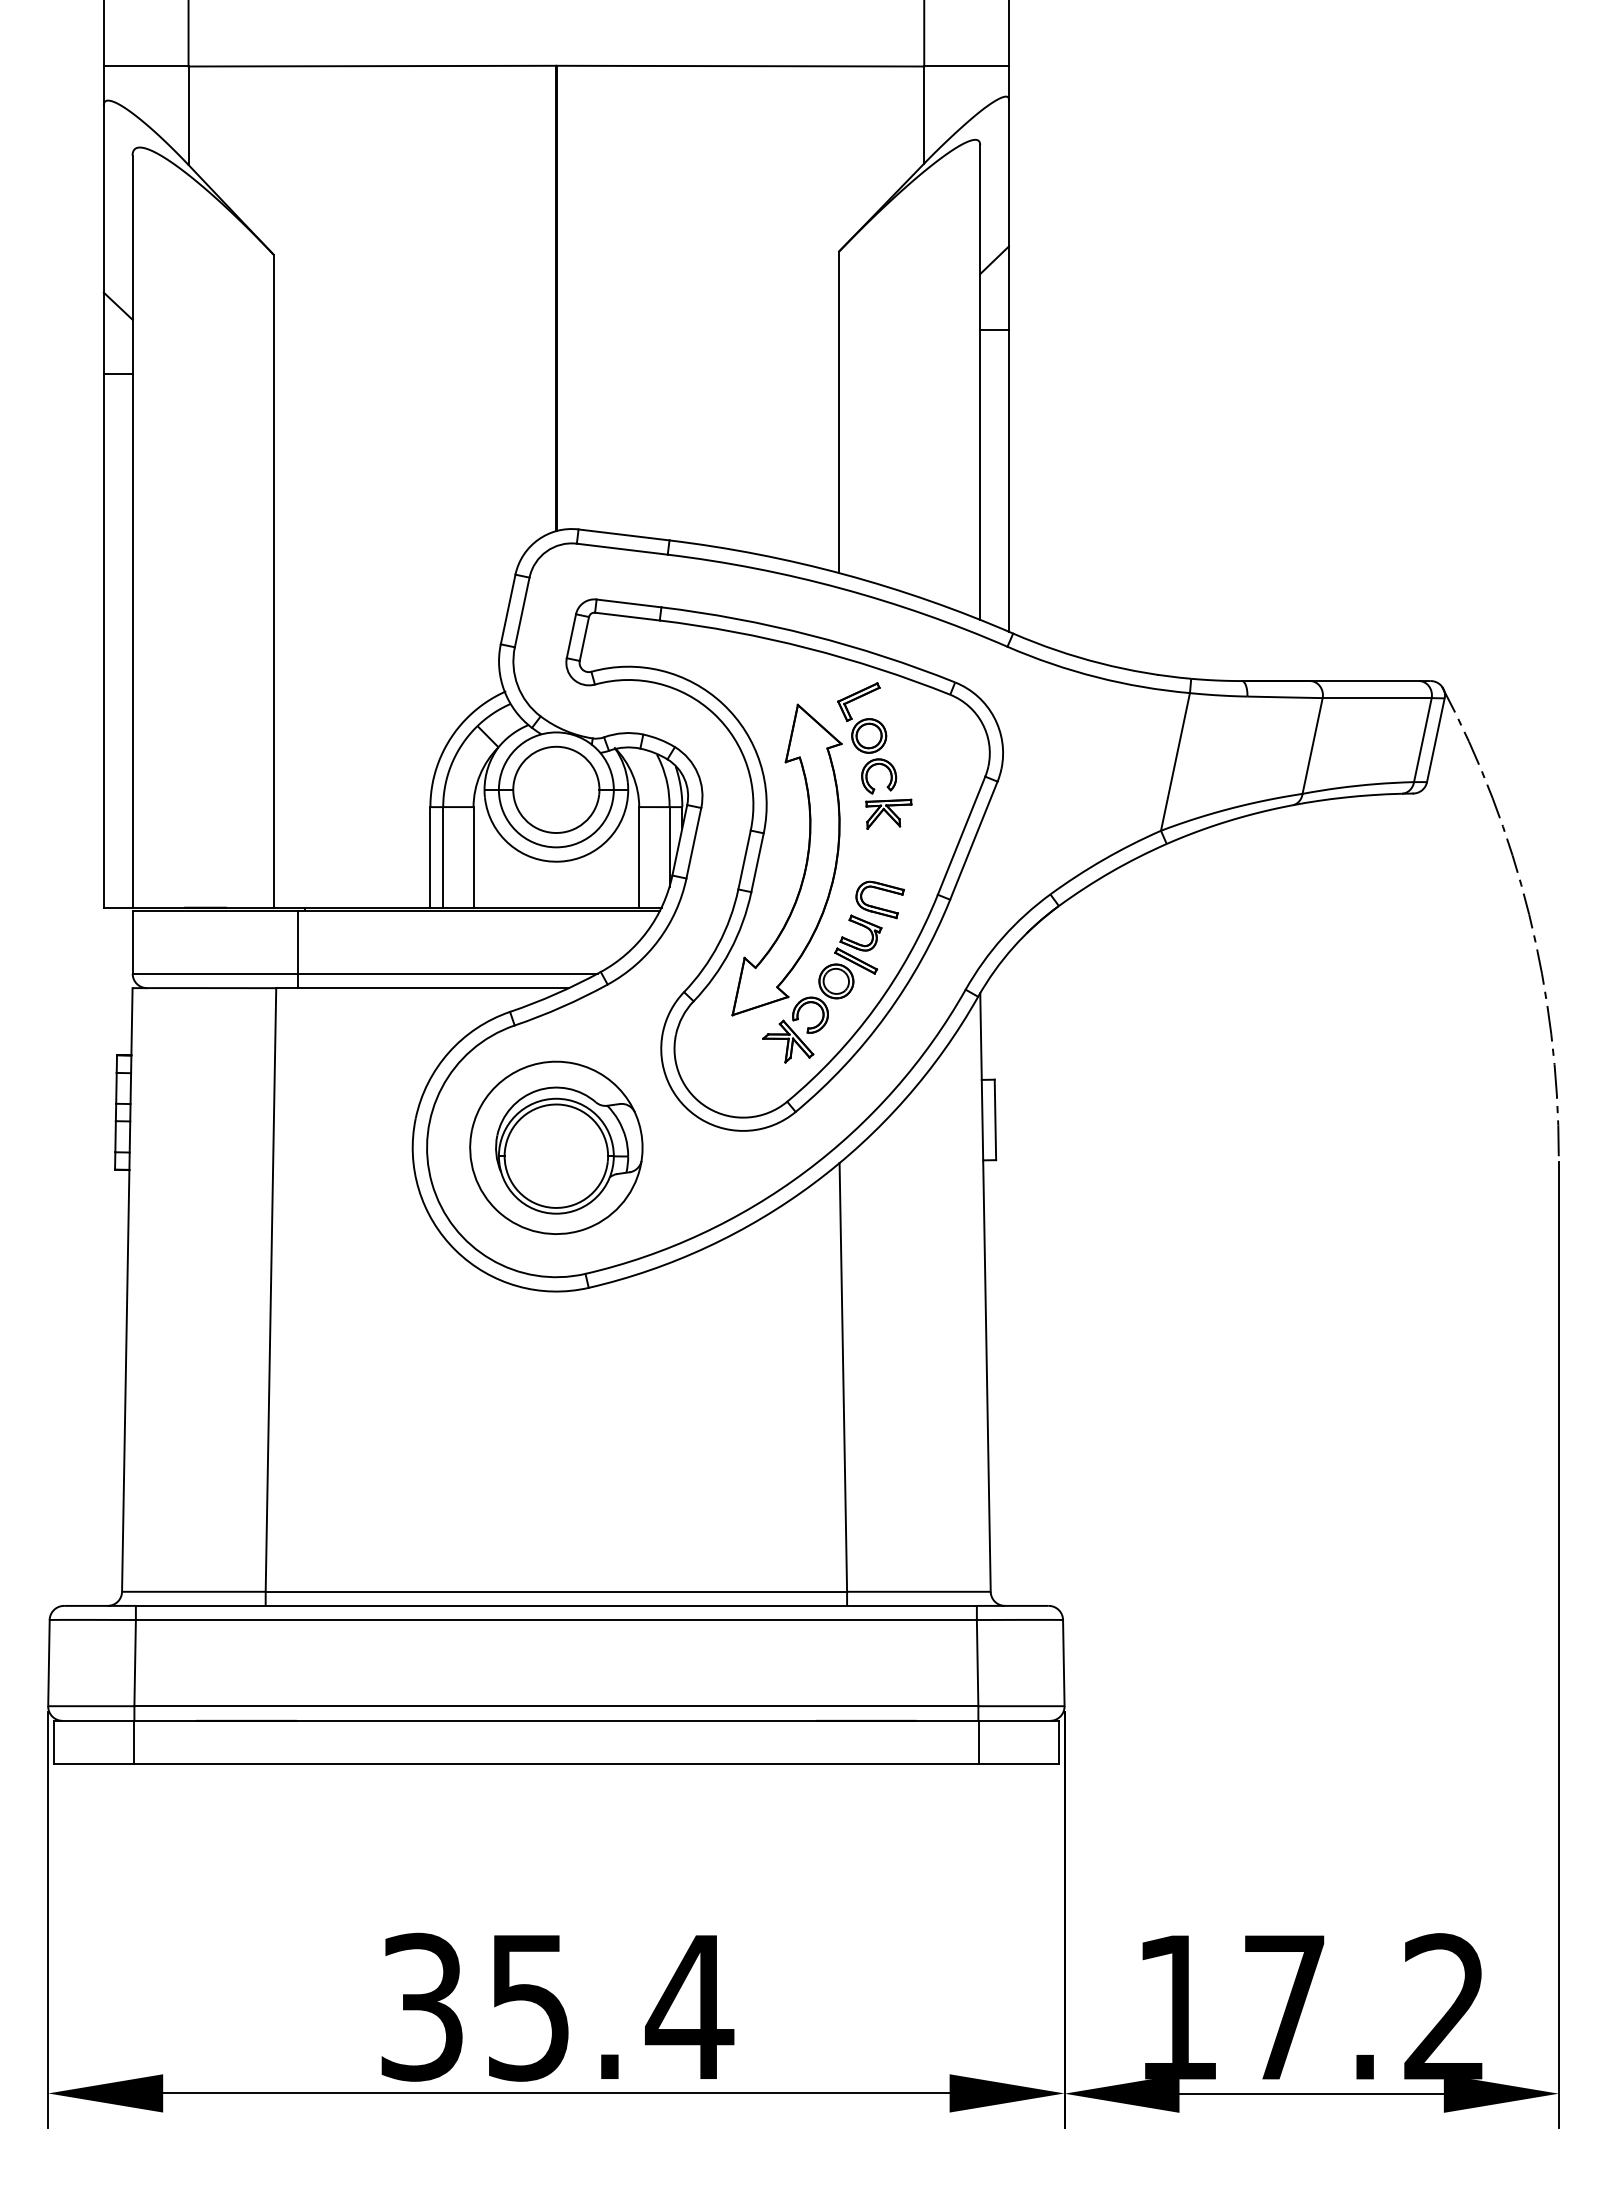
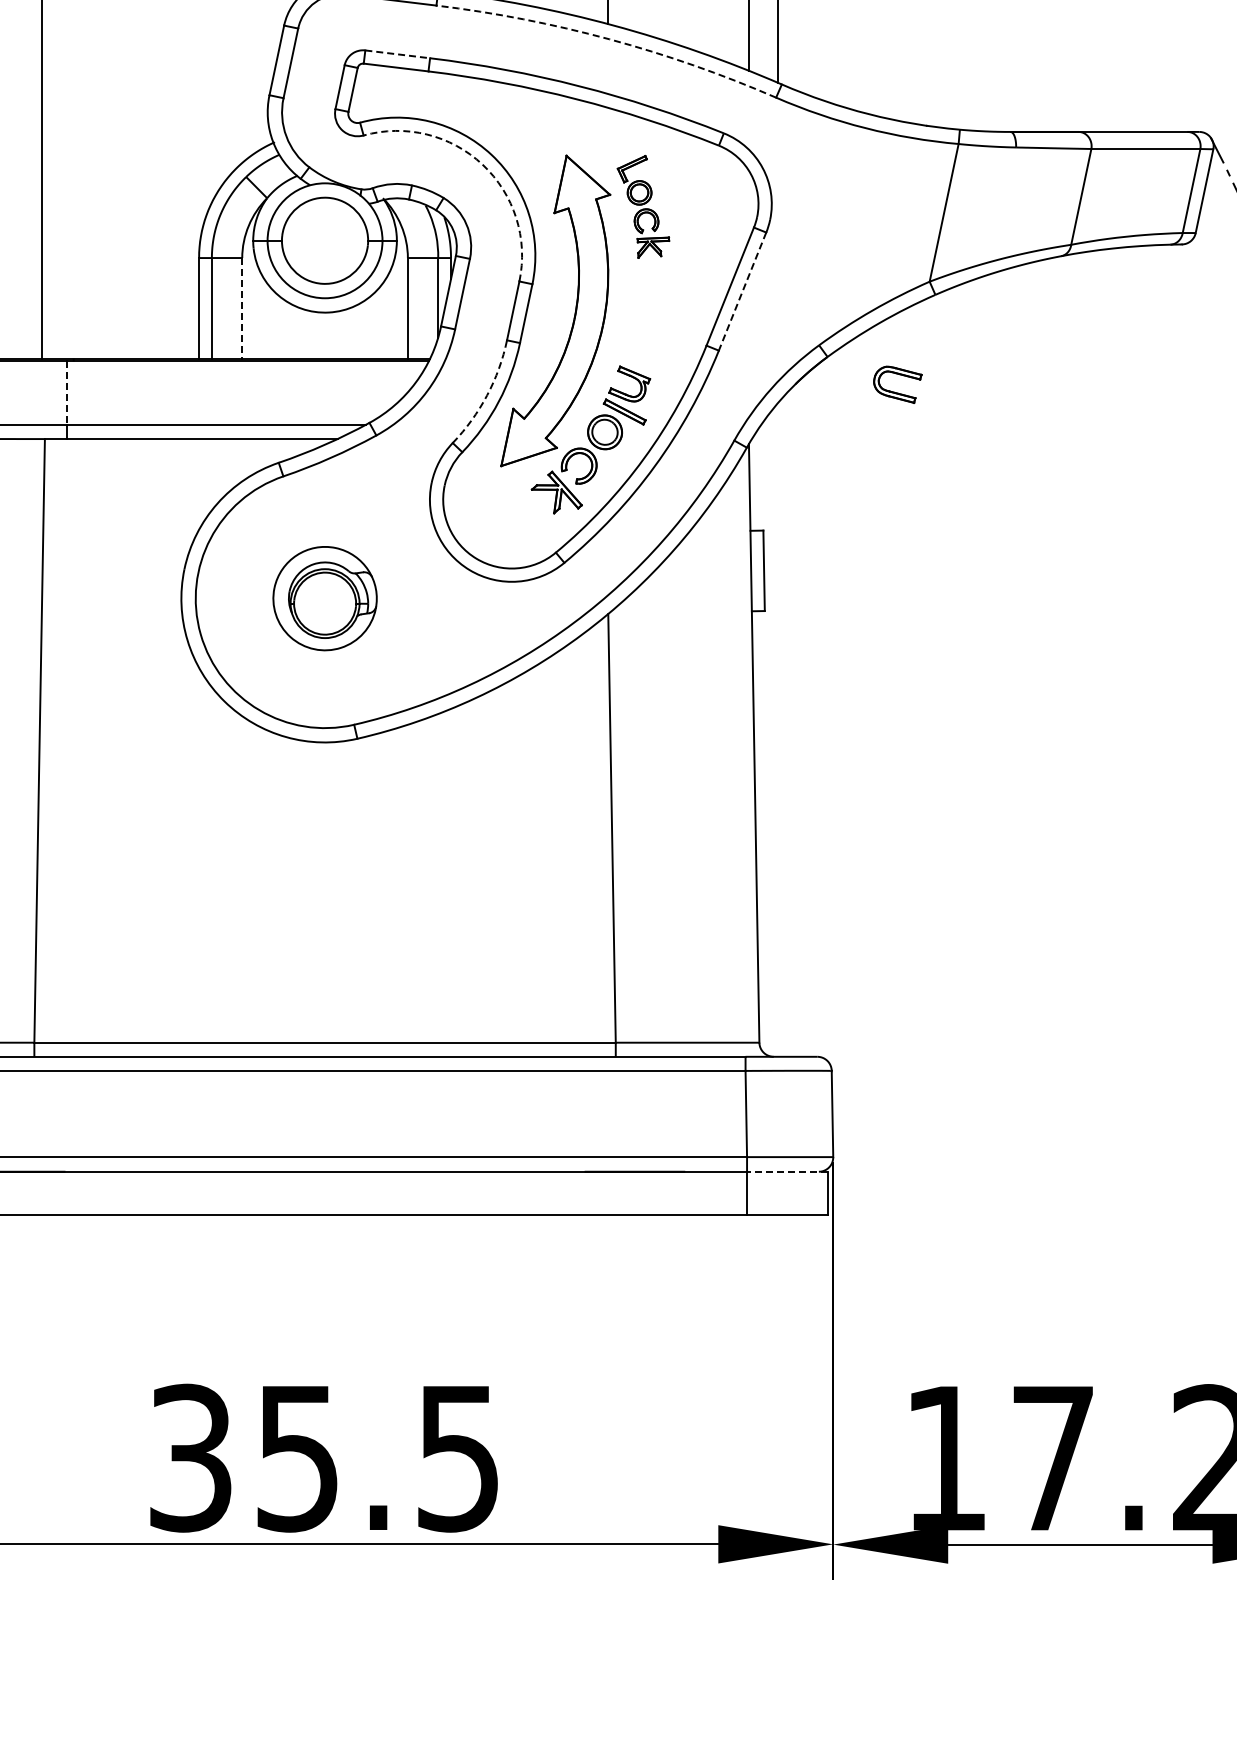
arc: (840, 588) -> (609, 39), solid -> dashed
line: (629, 603) -> (398, 54), solid -> dashed
arc: (713, 713) -> (482, 164), solid -> dashed
part: (874, 755) -> (643, 206), size x0.7
line: (973, 840) -> (742, 291), solid -> dashed
line: (473, 857) -> (242, 308), solid -> dashed
part: (876, 906) -> (894, 391), moved
line: (297, 942) -> (66, 393), solid -> dashed
arc: (718, 944) -> (487, 395), solid -> dashed
part: (556, 1147) -> (325, 598), size x0.6
line: (1018, 1720) -> (787, 1171), solid -> dashed
text: (689, 2008) -> (458, 1459), 35.4 -> 35.5

